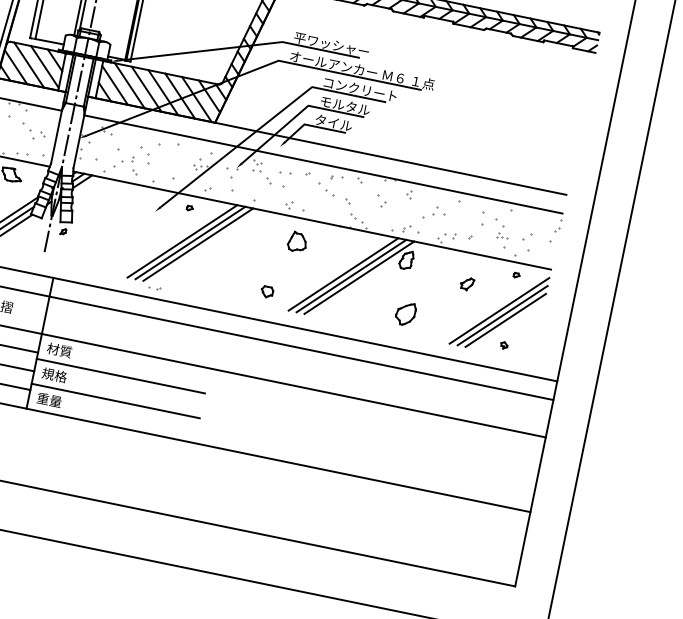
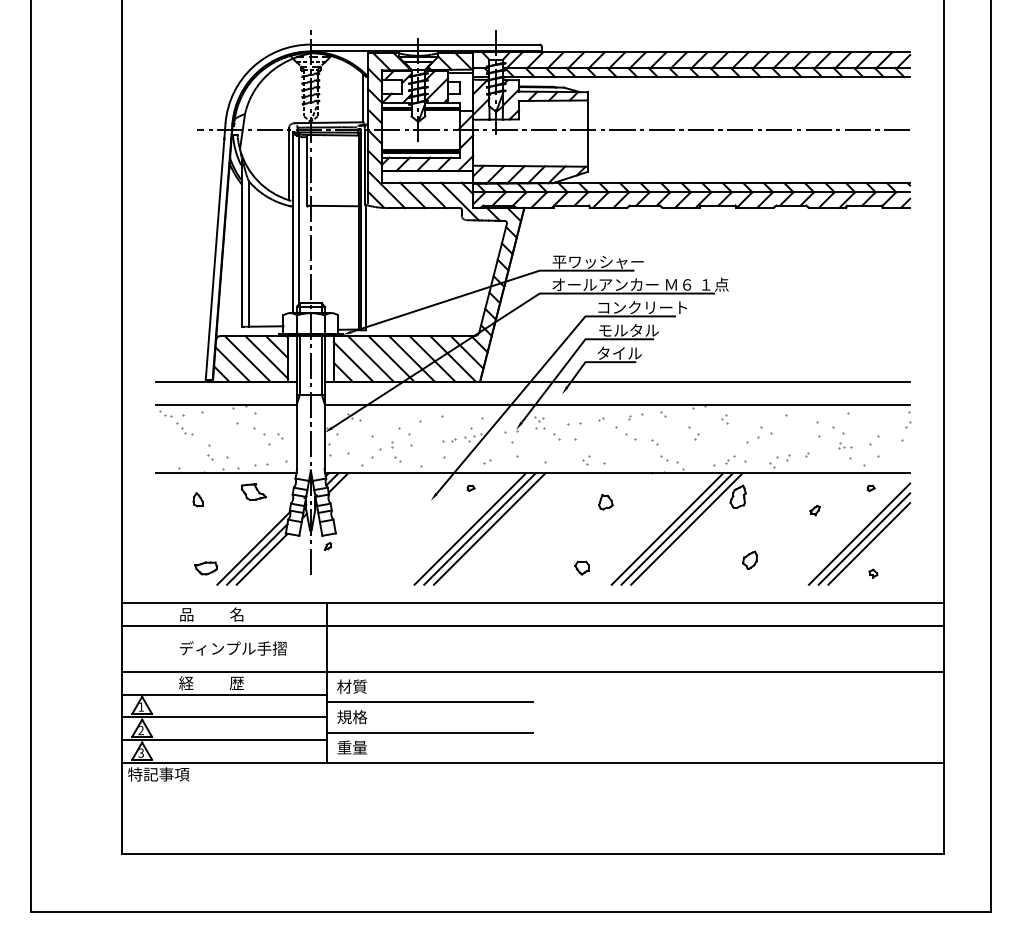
part: (297, 242) -> (605, 502), size x0.62
part: (466, 283) -> (814, 510), size x0.62
part: (155, 288) -> (449, 440), moved
part: (405, 313) -> (749, 559), size x0.62

